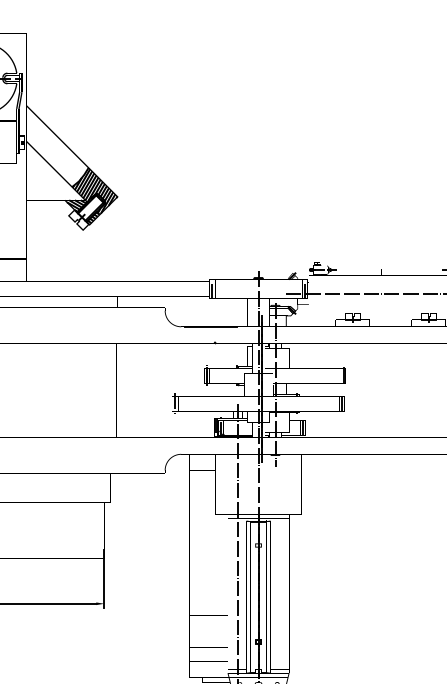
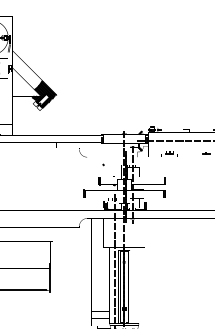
line: (208, 327) -> (100, 157), removed

